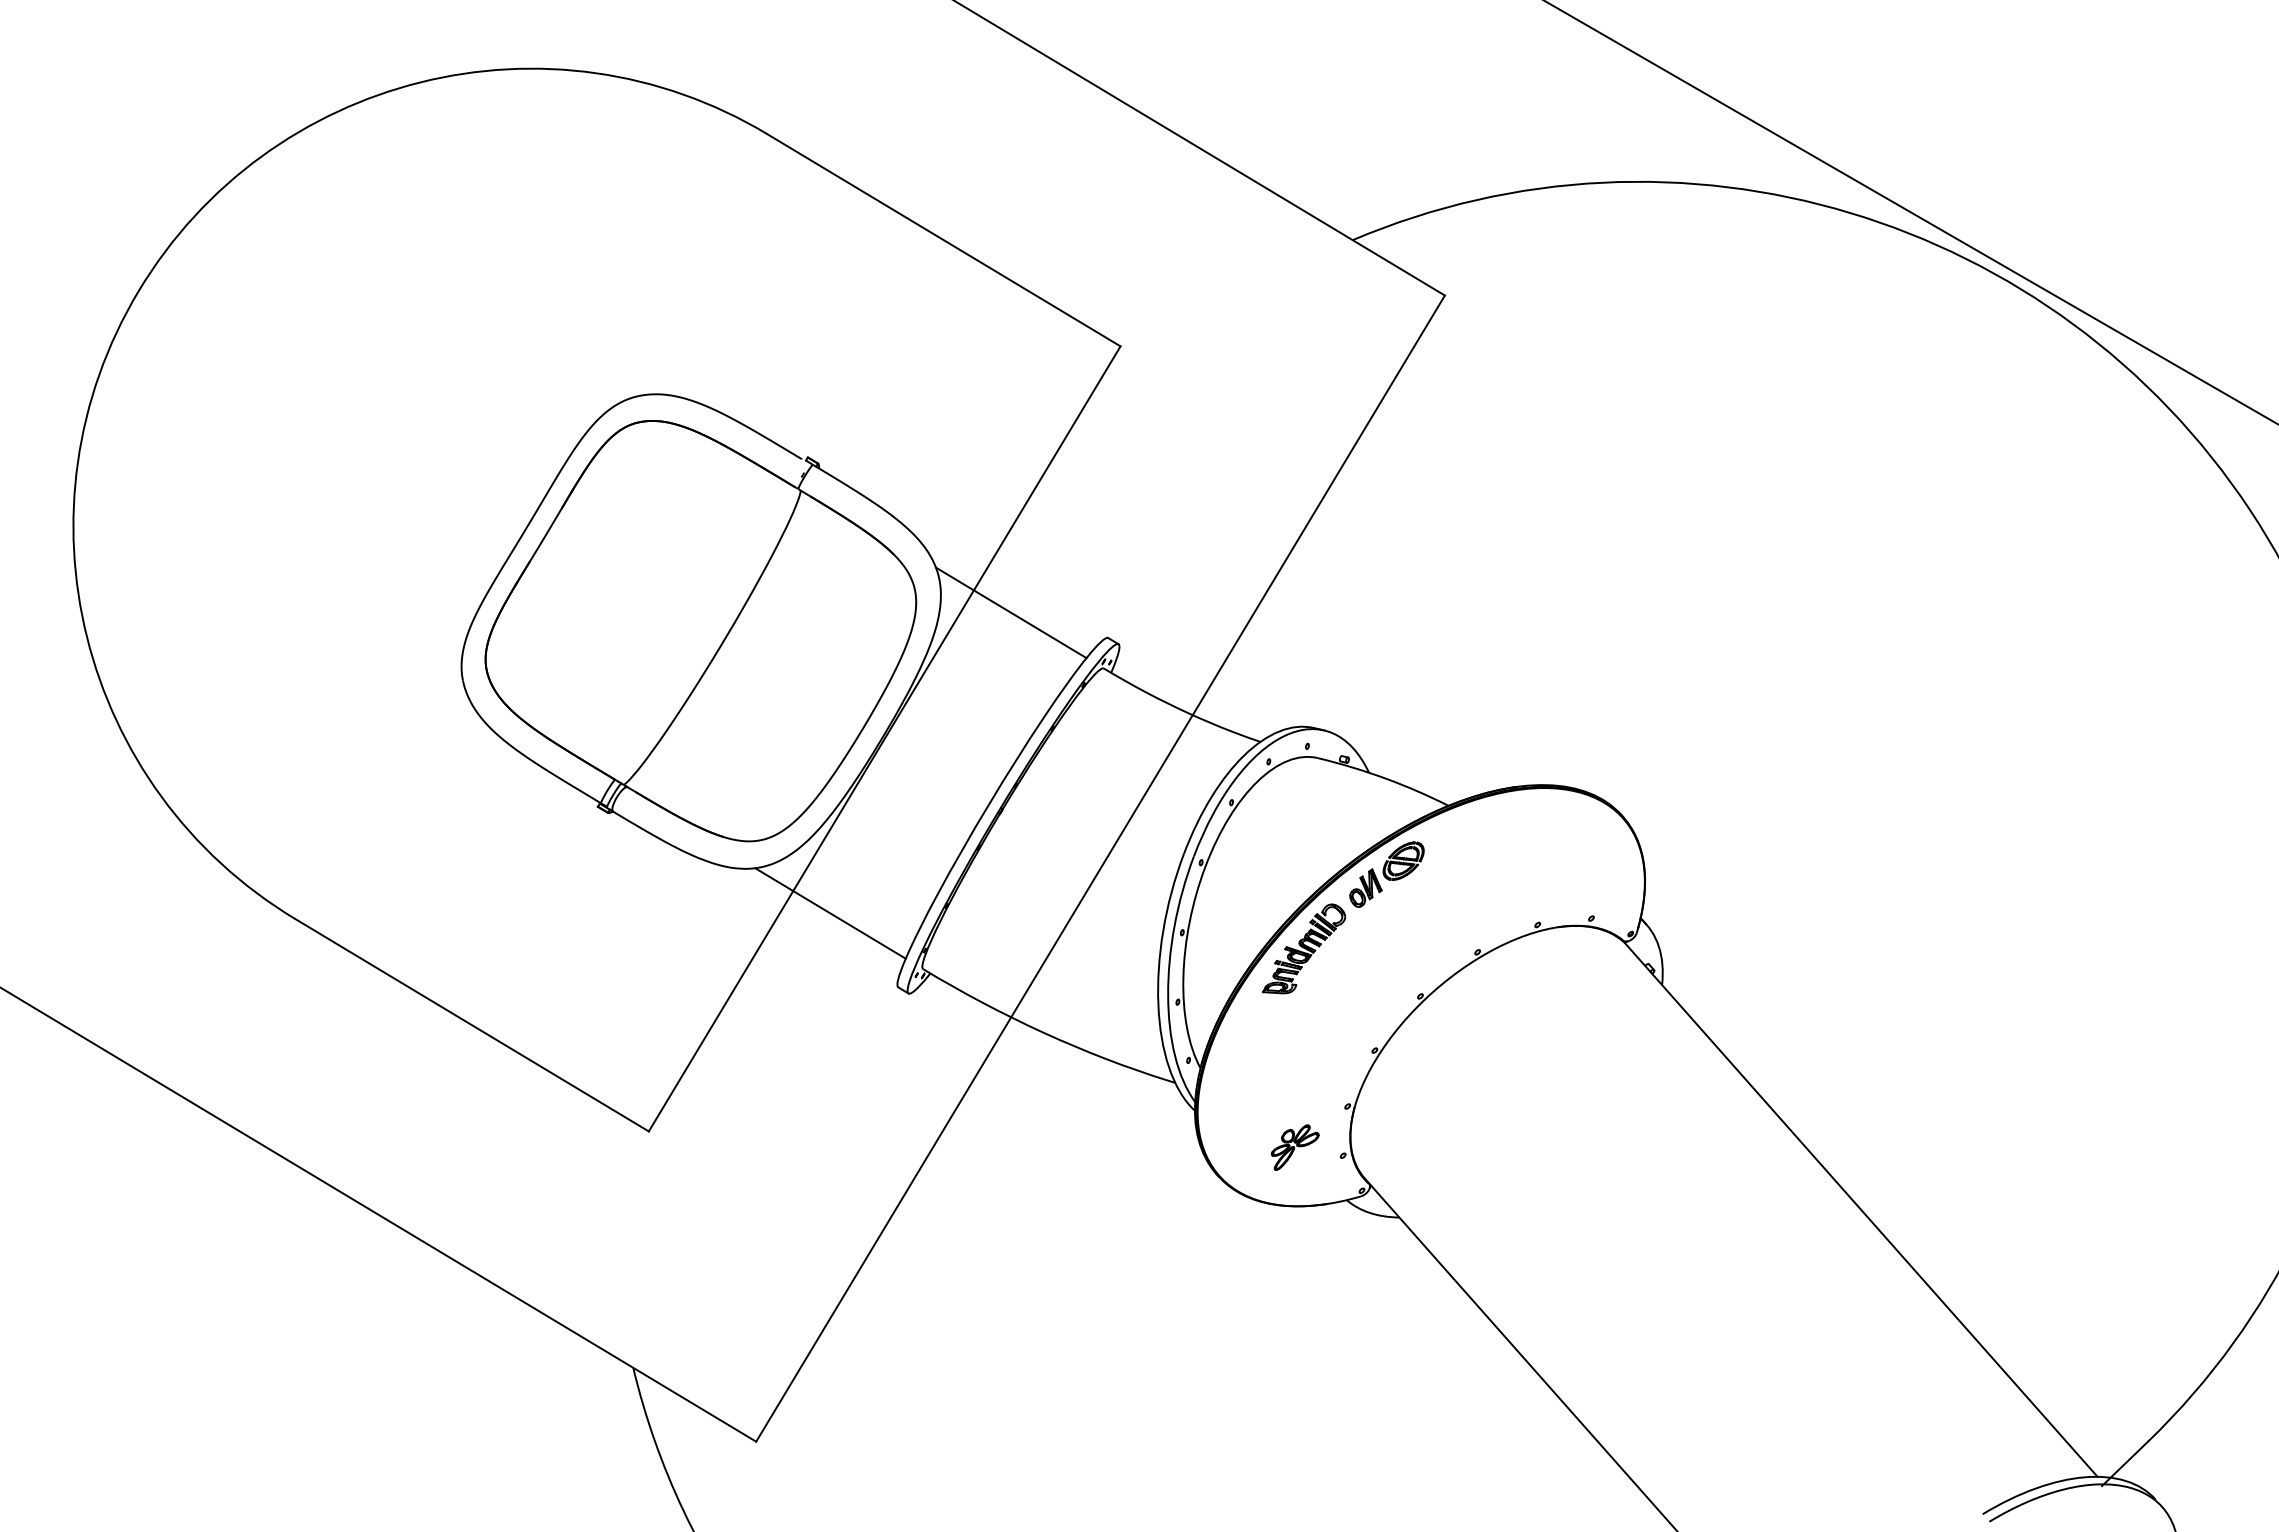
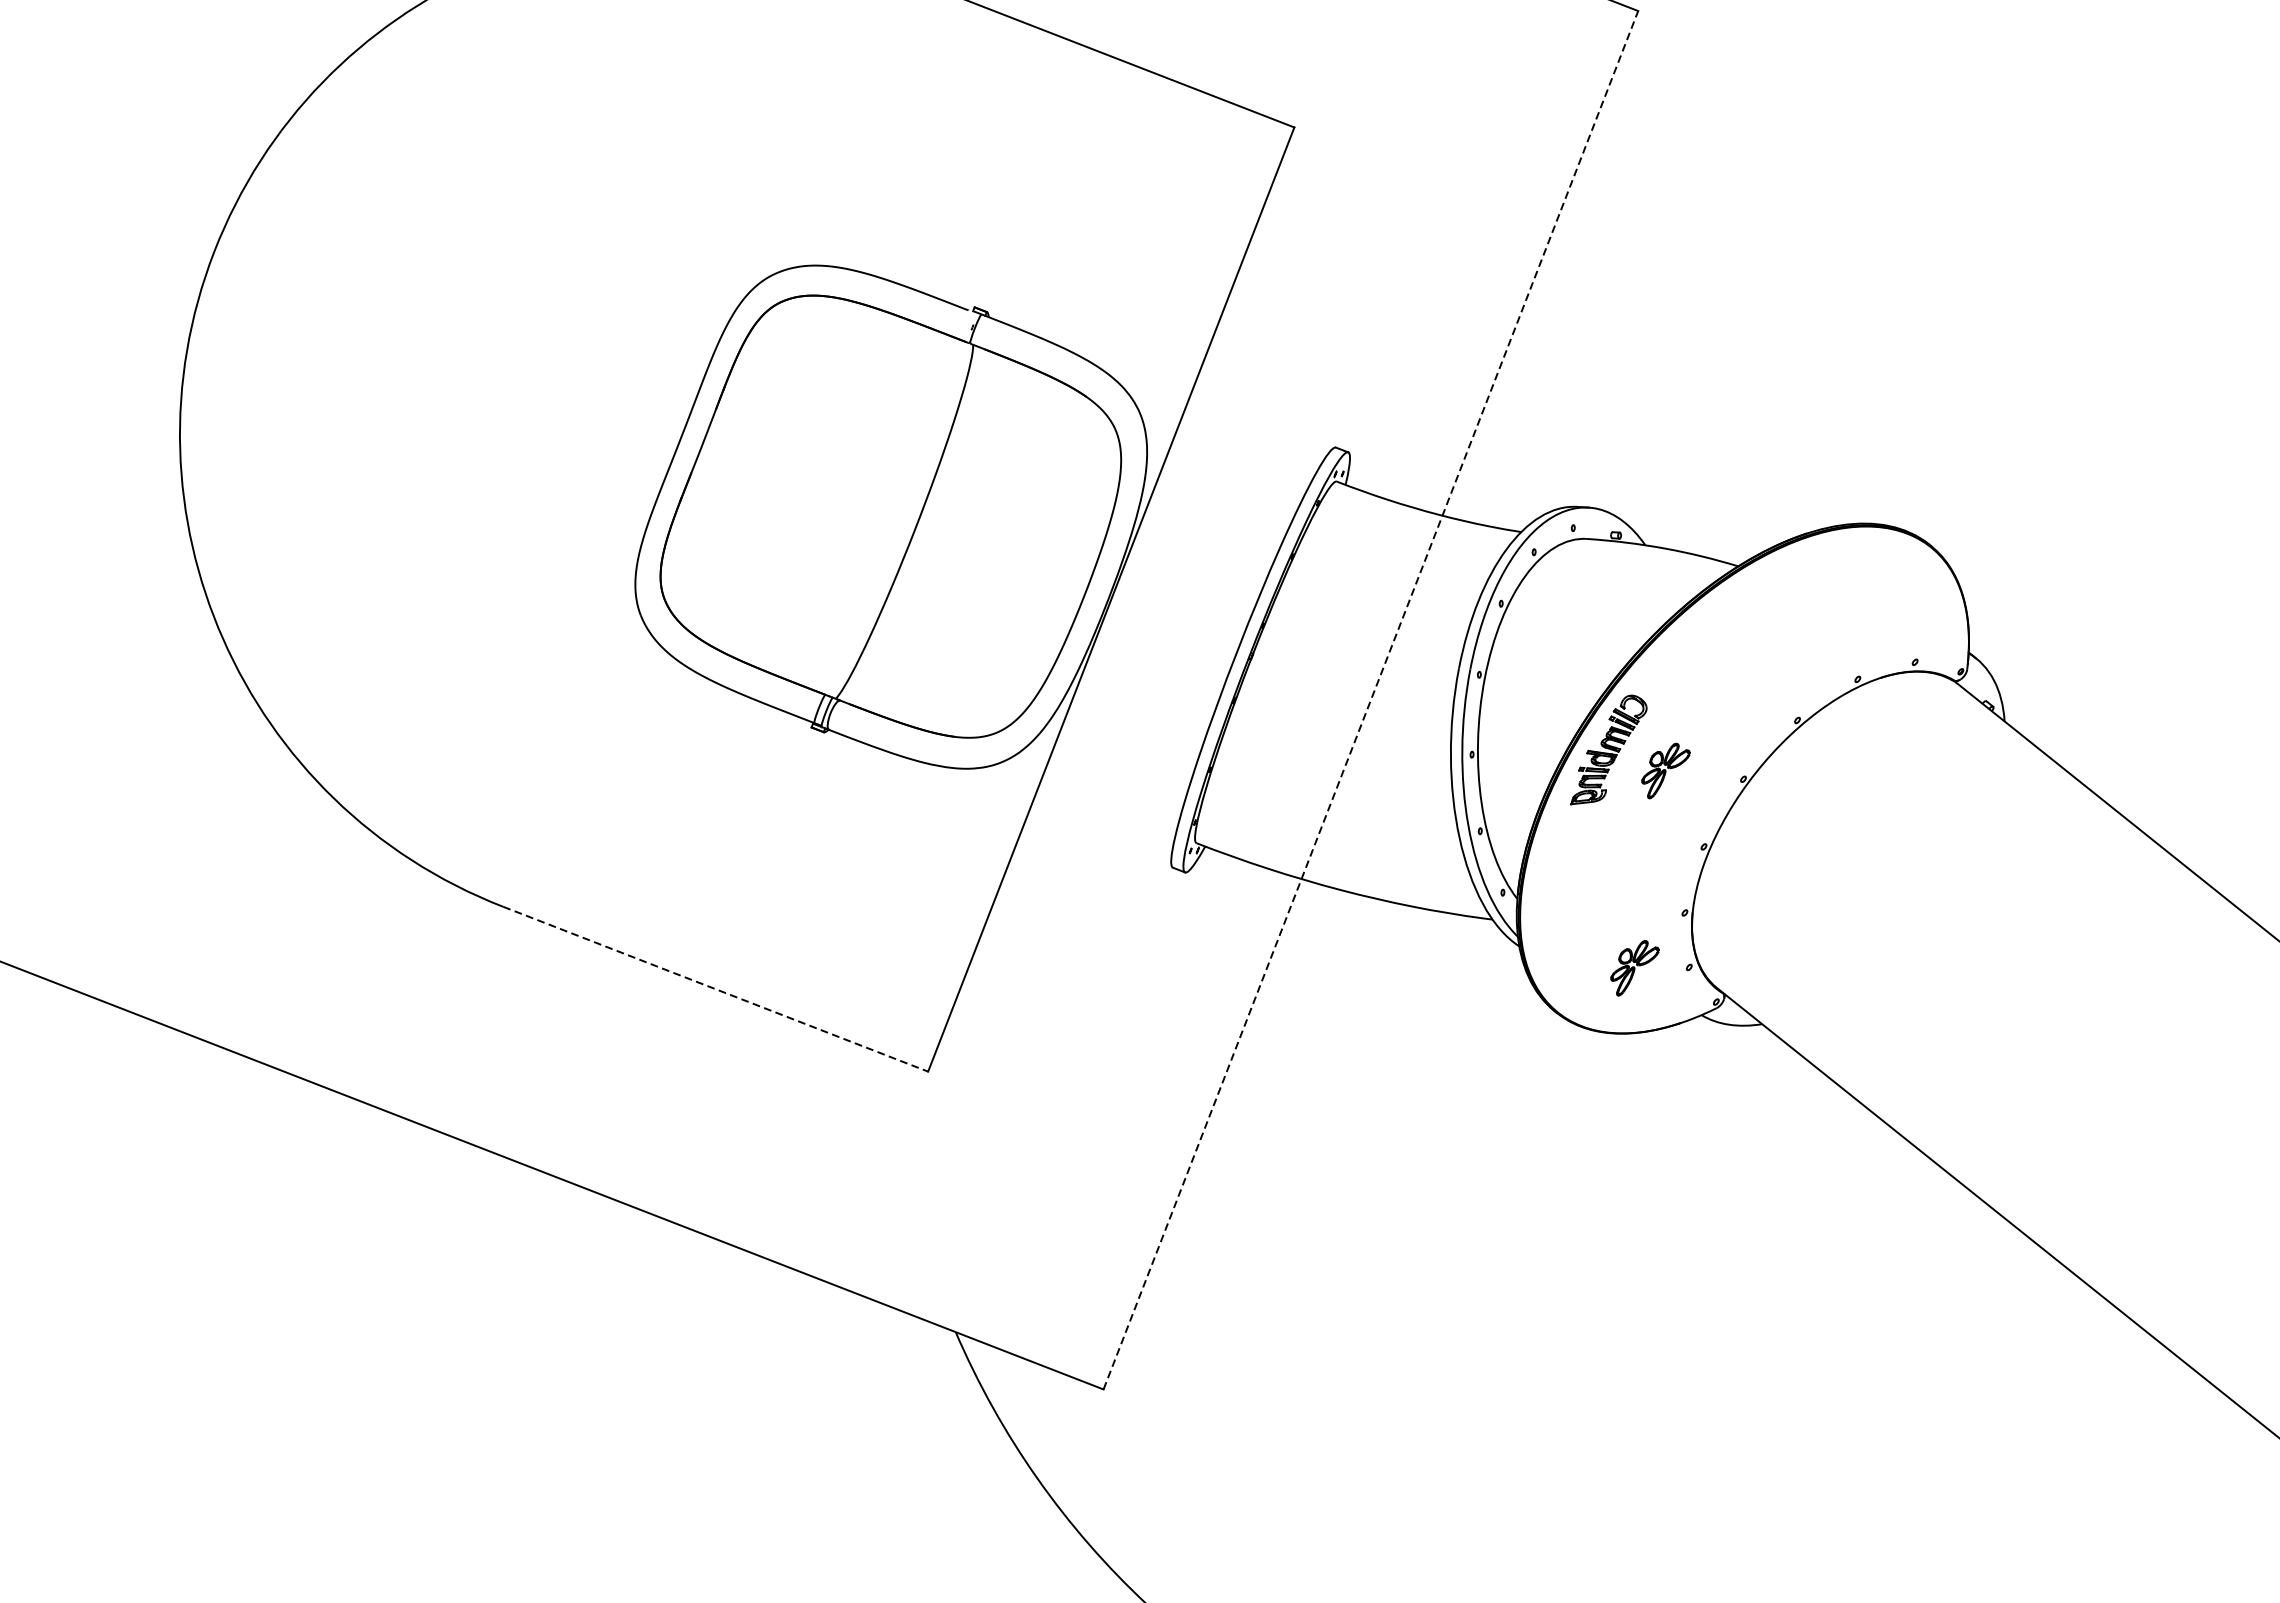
line: (1010, 612) -> (1224, 438), removed
line: (1100, 868) -> (1370, 700), solid -> dashed
part: (1386, 874) -> (1683, 652), removed
line: (830, 913) -> (1085, 799), removed
part: (1352, 976) -> (1665, 770), added
line: (472, 1025) -> (716, 989), solid -> dashed

